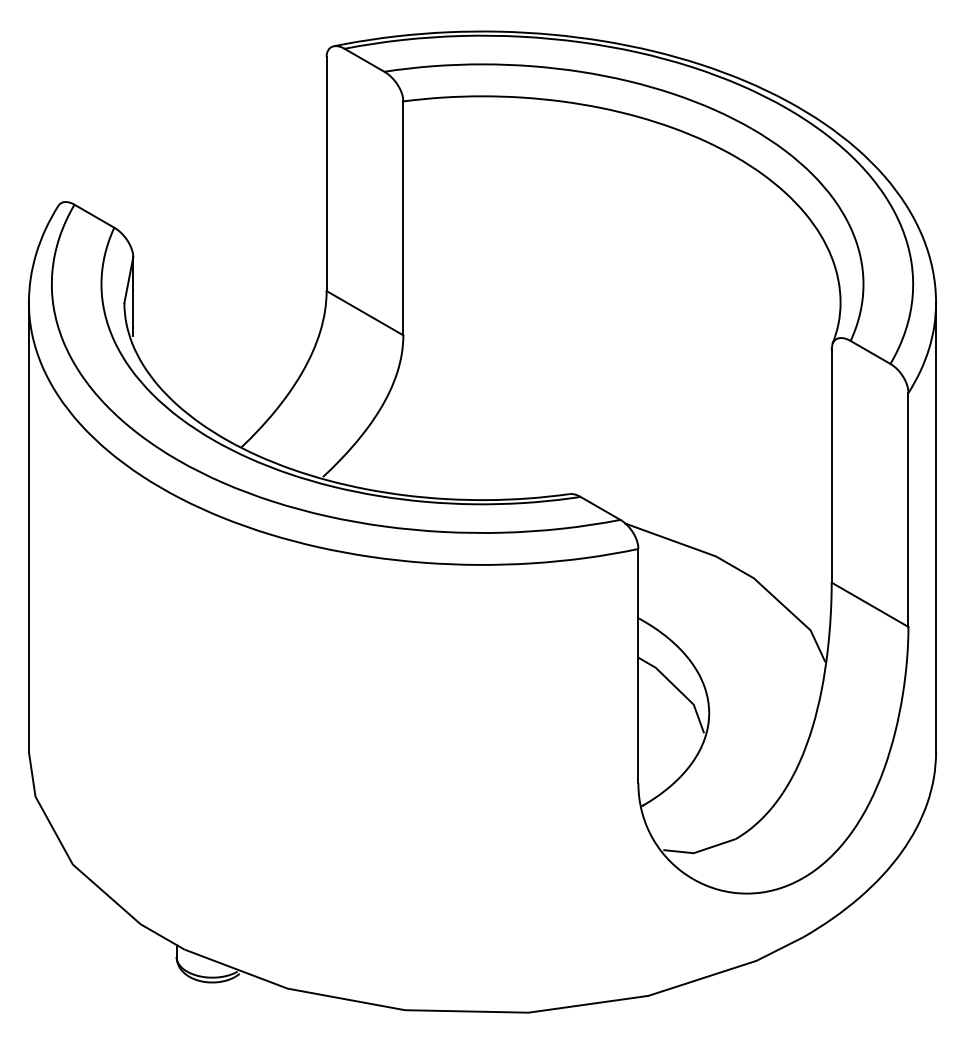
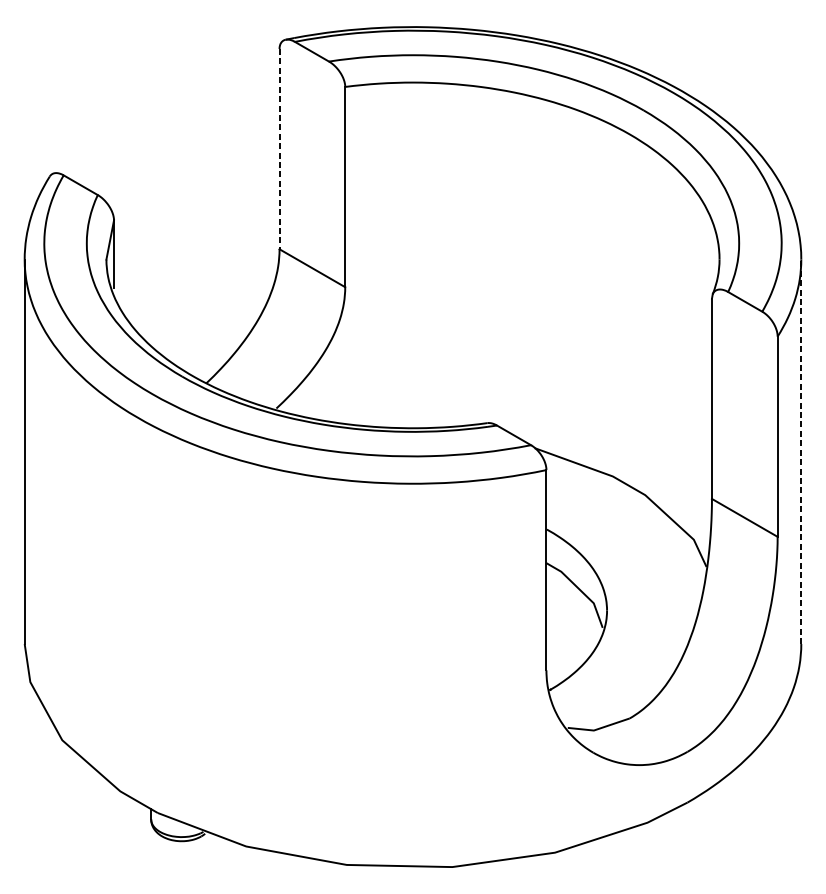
line: (326, 174) -> (279, 149), solid -> dashed
line: (936, 527) -> (801, 451), solid -> dashed

